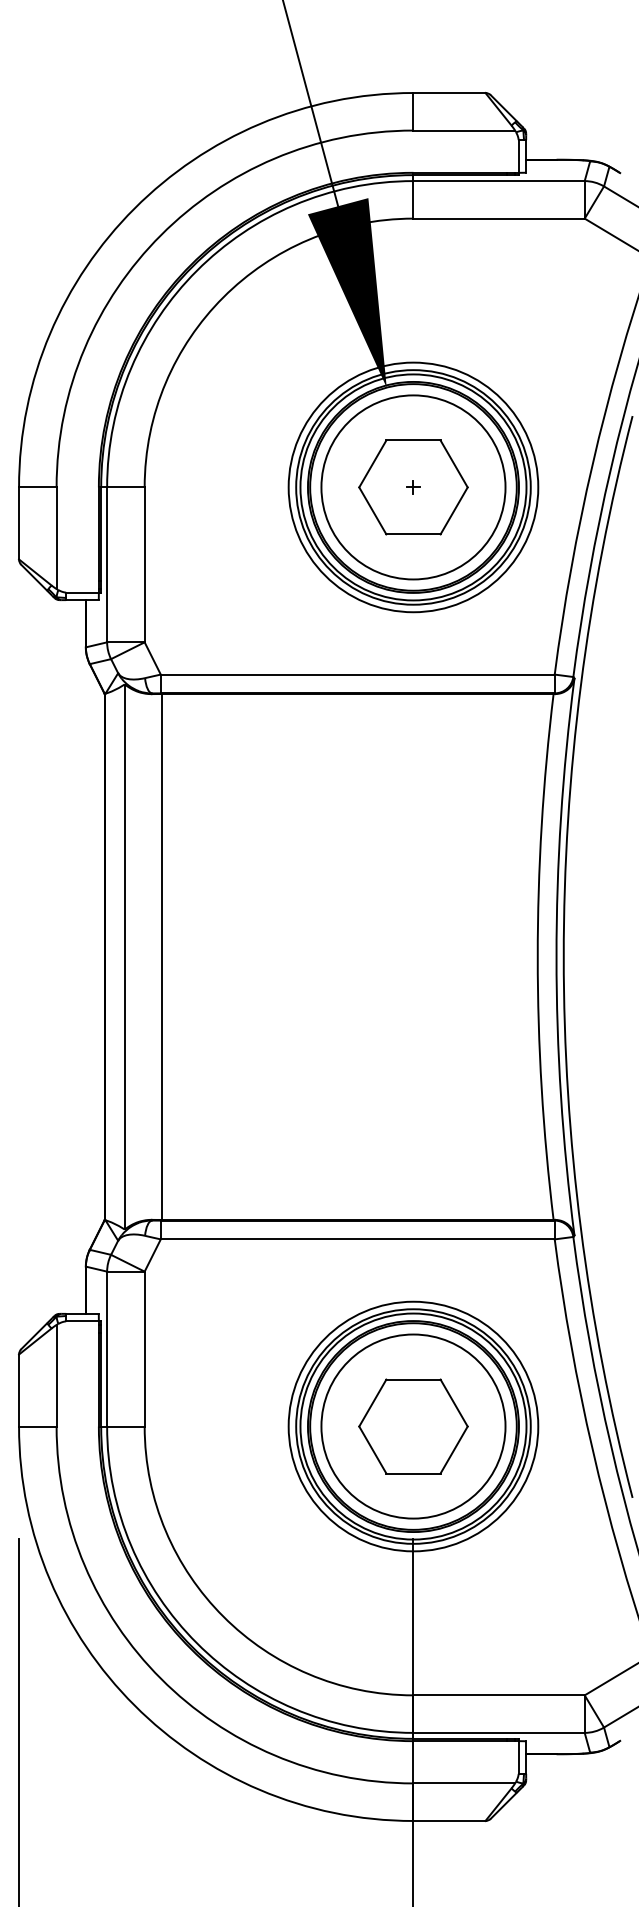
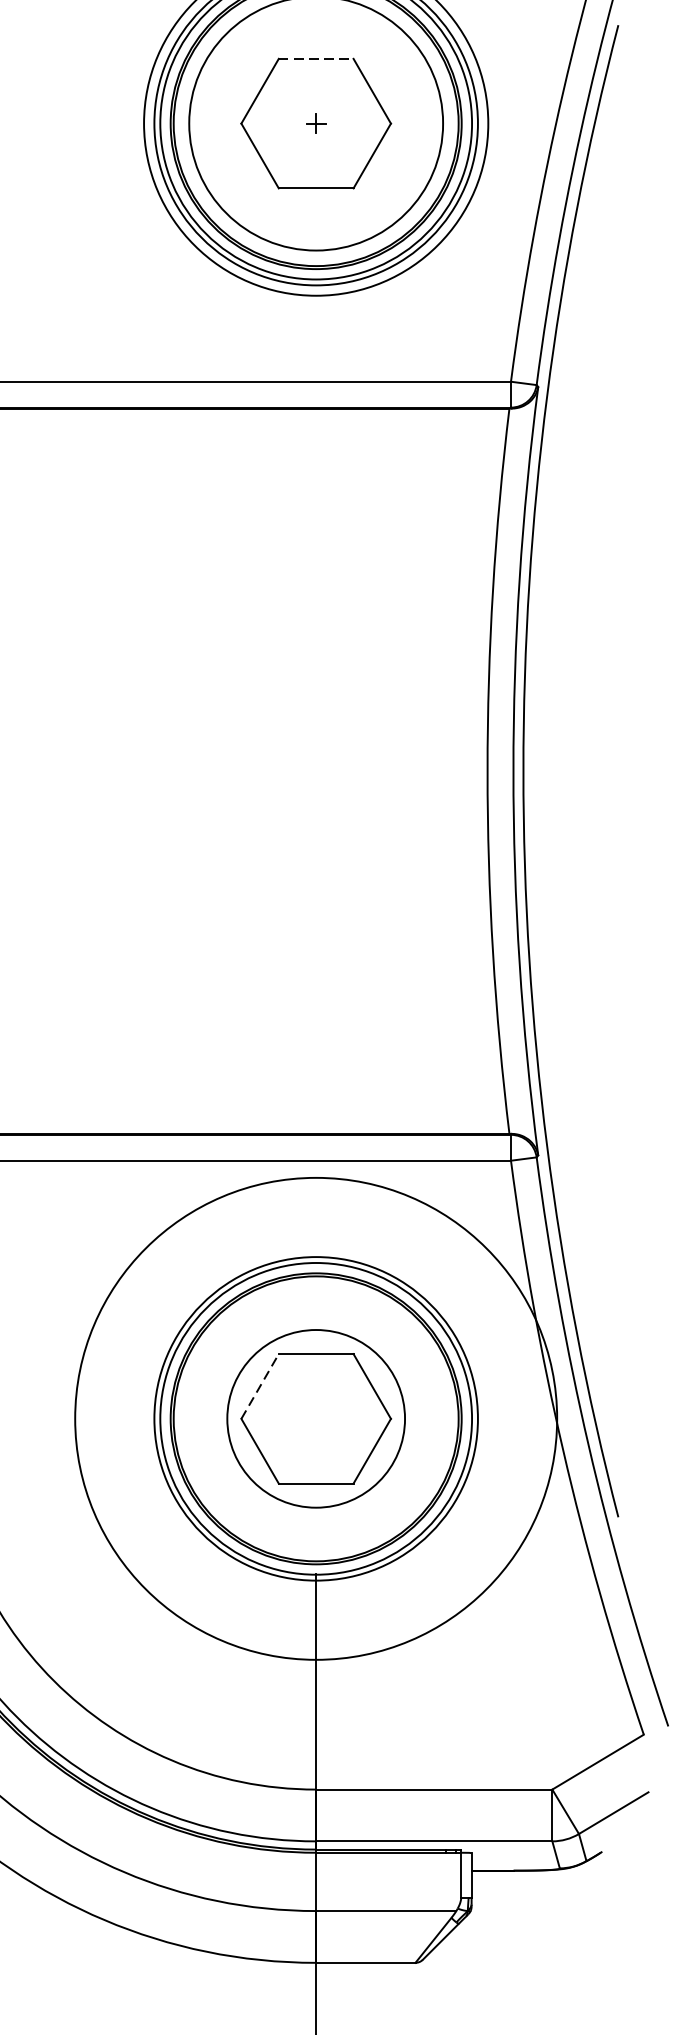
line: (413, 440) -> (316, 58), solid -> dashed
line: (373, 1402) -> (261, 1385), solid -> dashed
circle: (413, 1426) -> (316, 1418), size x0.7
circle: (413, 1426) -> (316, 1418), size x1.4

